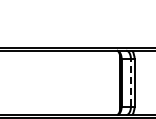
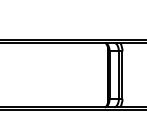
line: (130, 82) -> (118, 74), dashed -> solid

